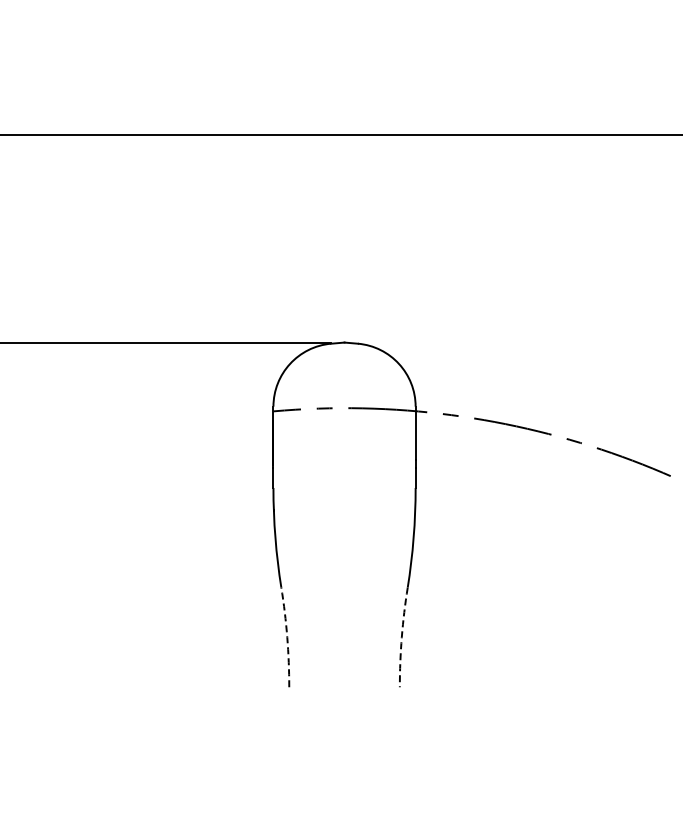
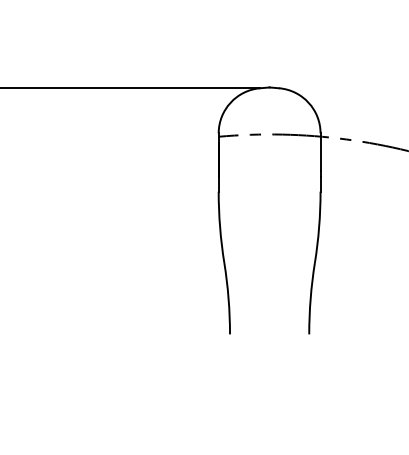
arc: (287, 637) -> (228, 298), dashed -> solid
arc: (401, 637) -> (310, 298), dashed -> solid

